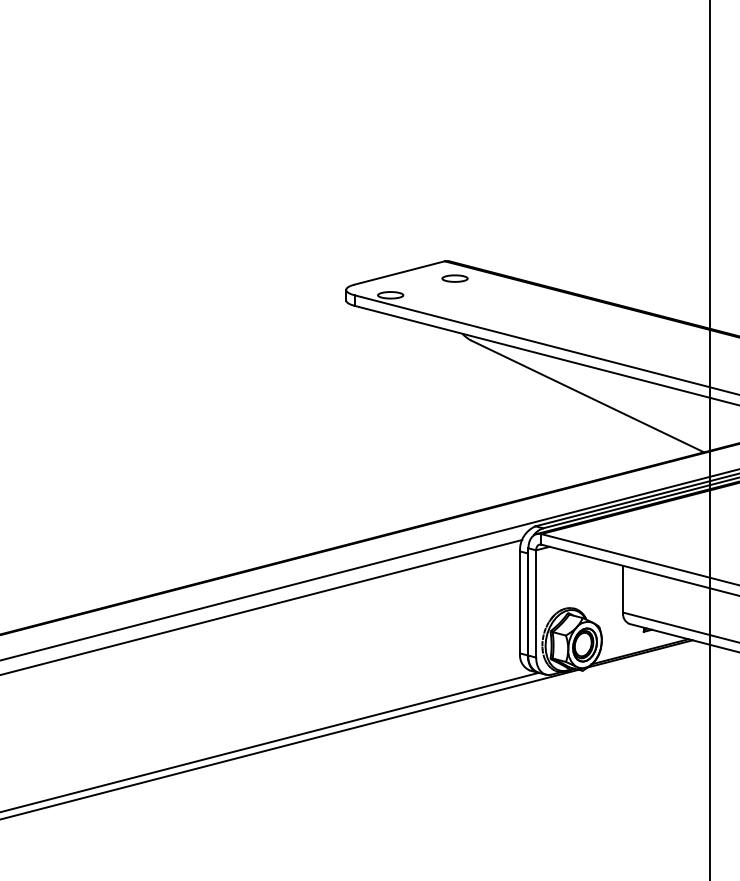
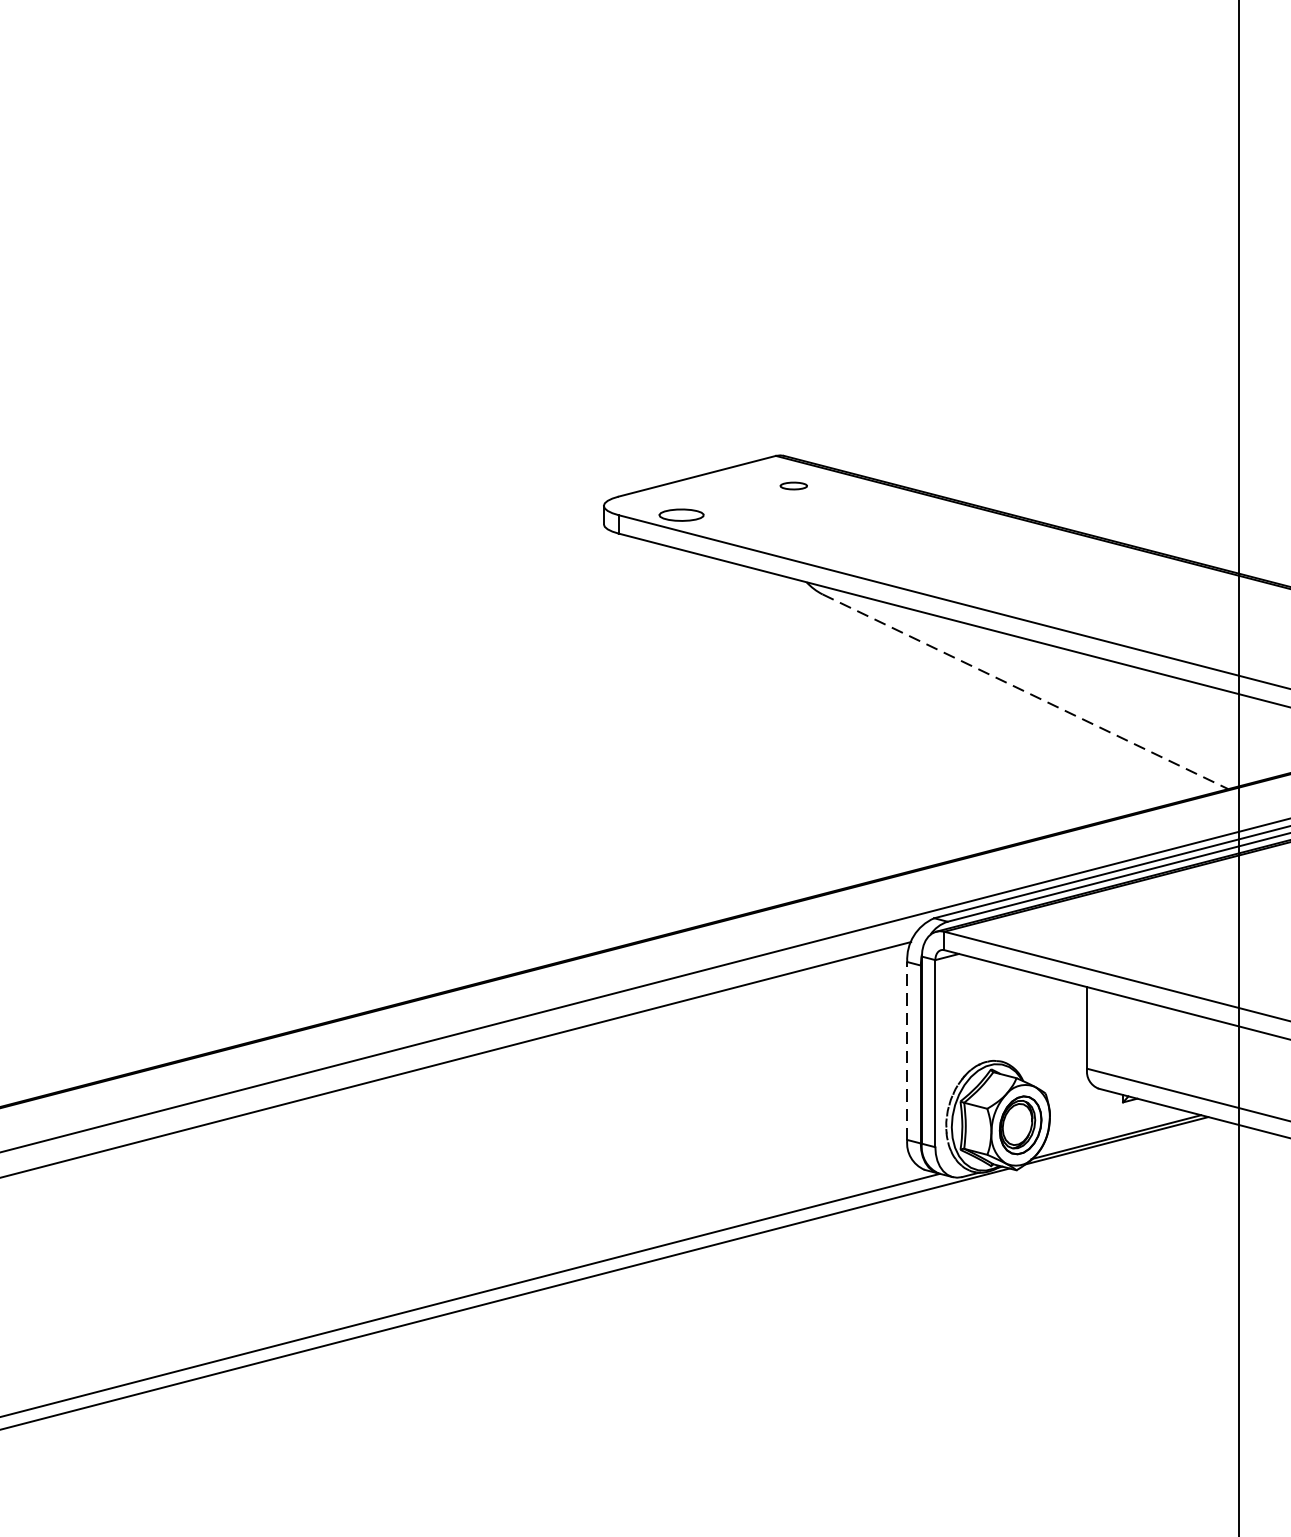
part: (454, 278) -> (792, 485), size x0.6
line: (587, 396) -> (1024, 691), solid -> dashed
line: (520, 602) -> (908, 1051), solid -> dashed

